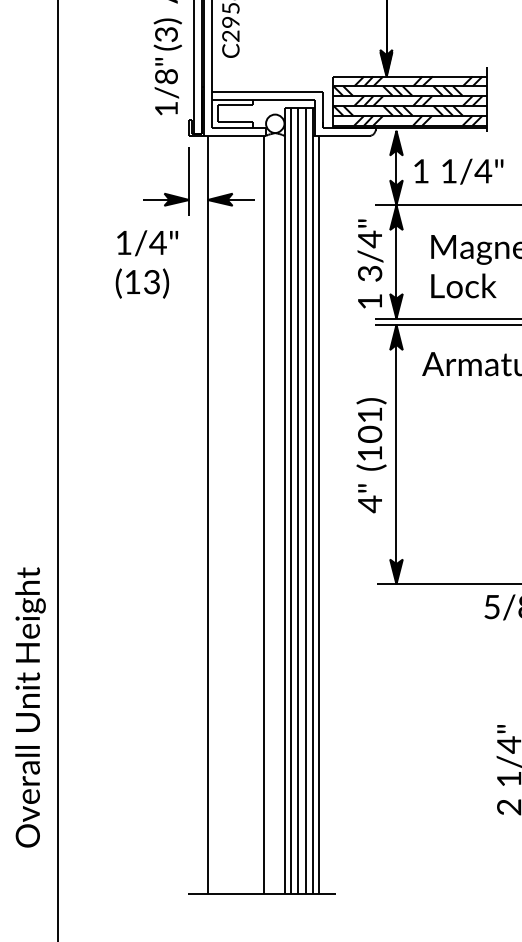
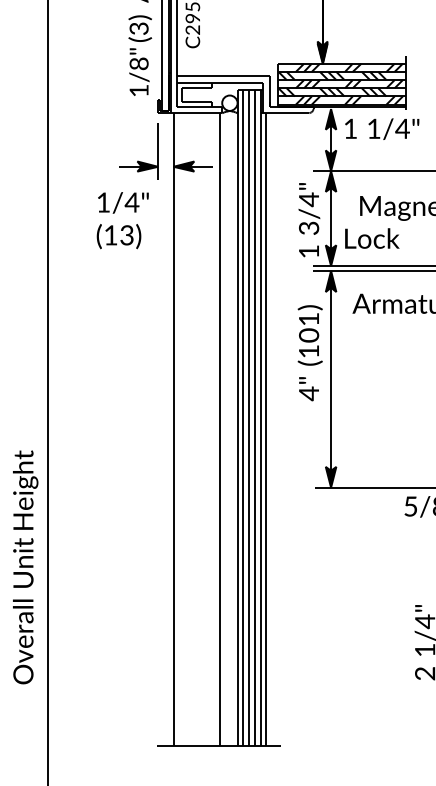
text: (459, 170) -> (382, 128), moved
text: (464, 285) -> (372, 238), moved
text: (370, 456) -> (309, 353), moved
text: (30, 707) -> (25, 567), moved

